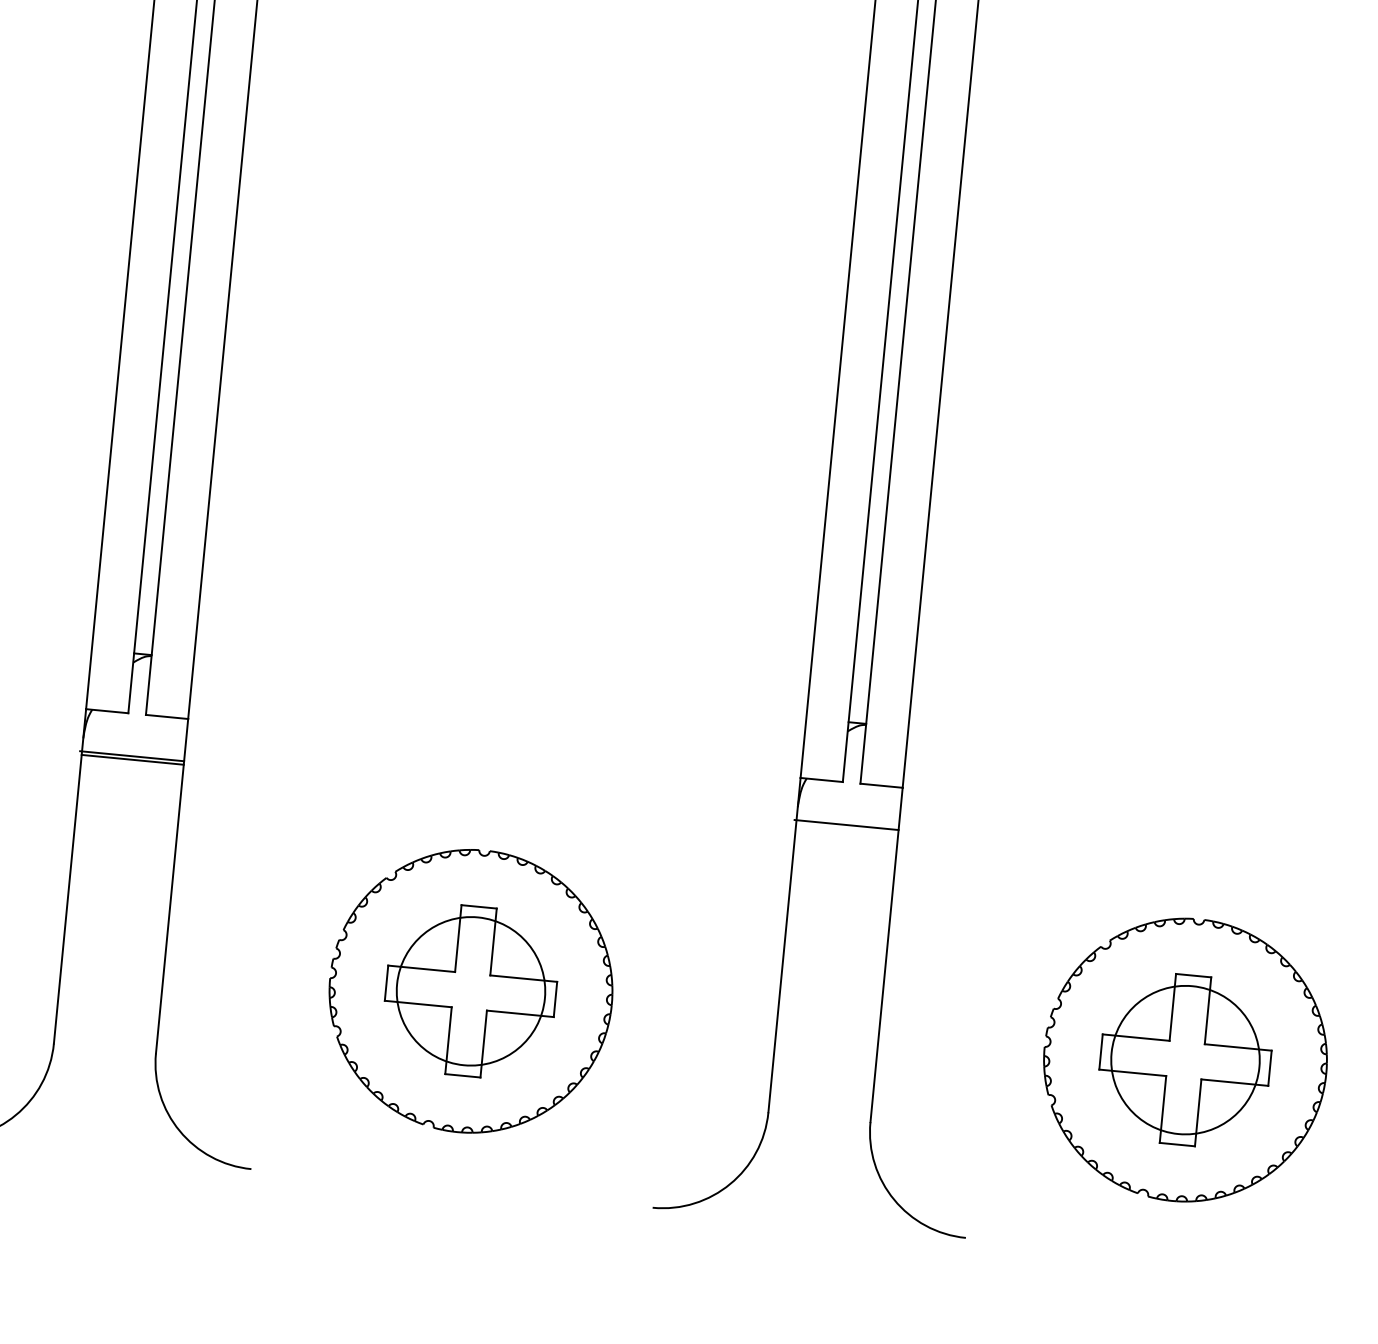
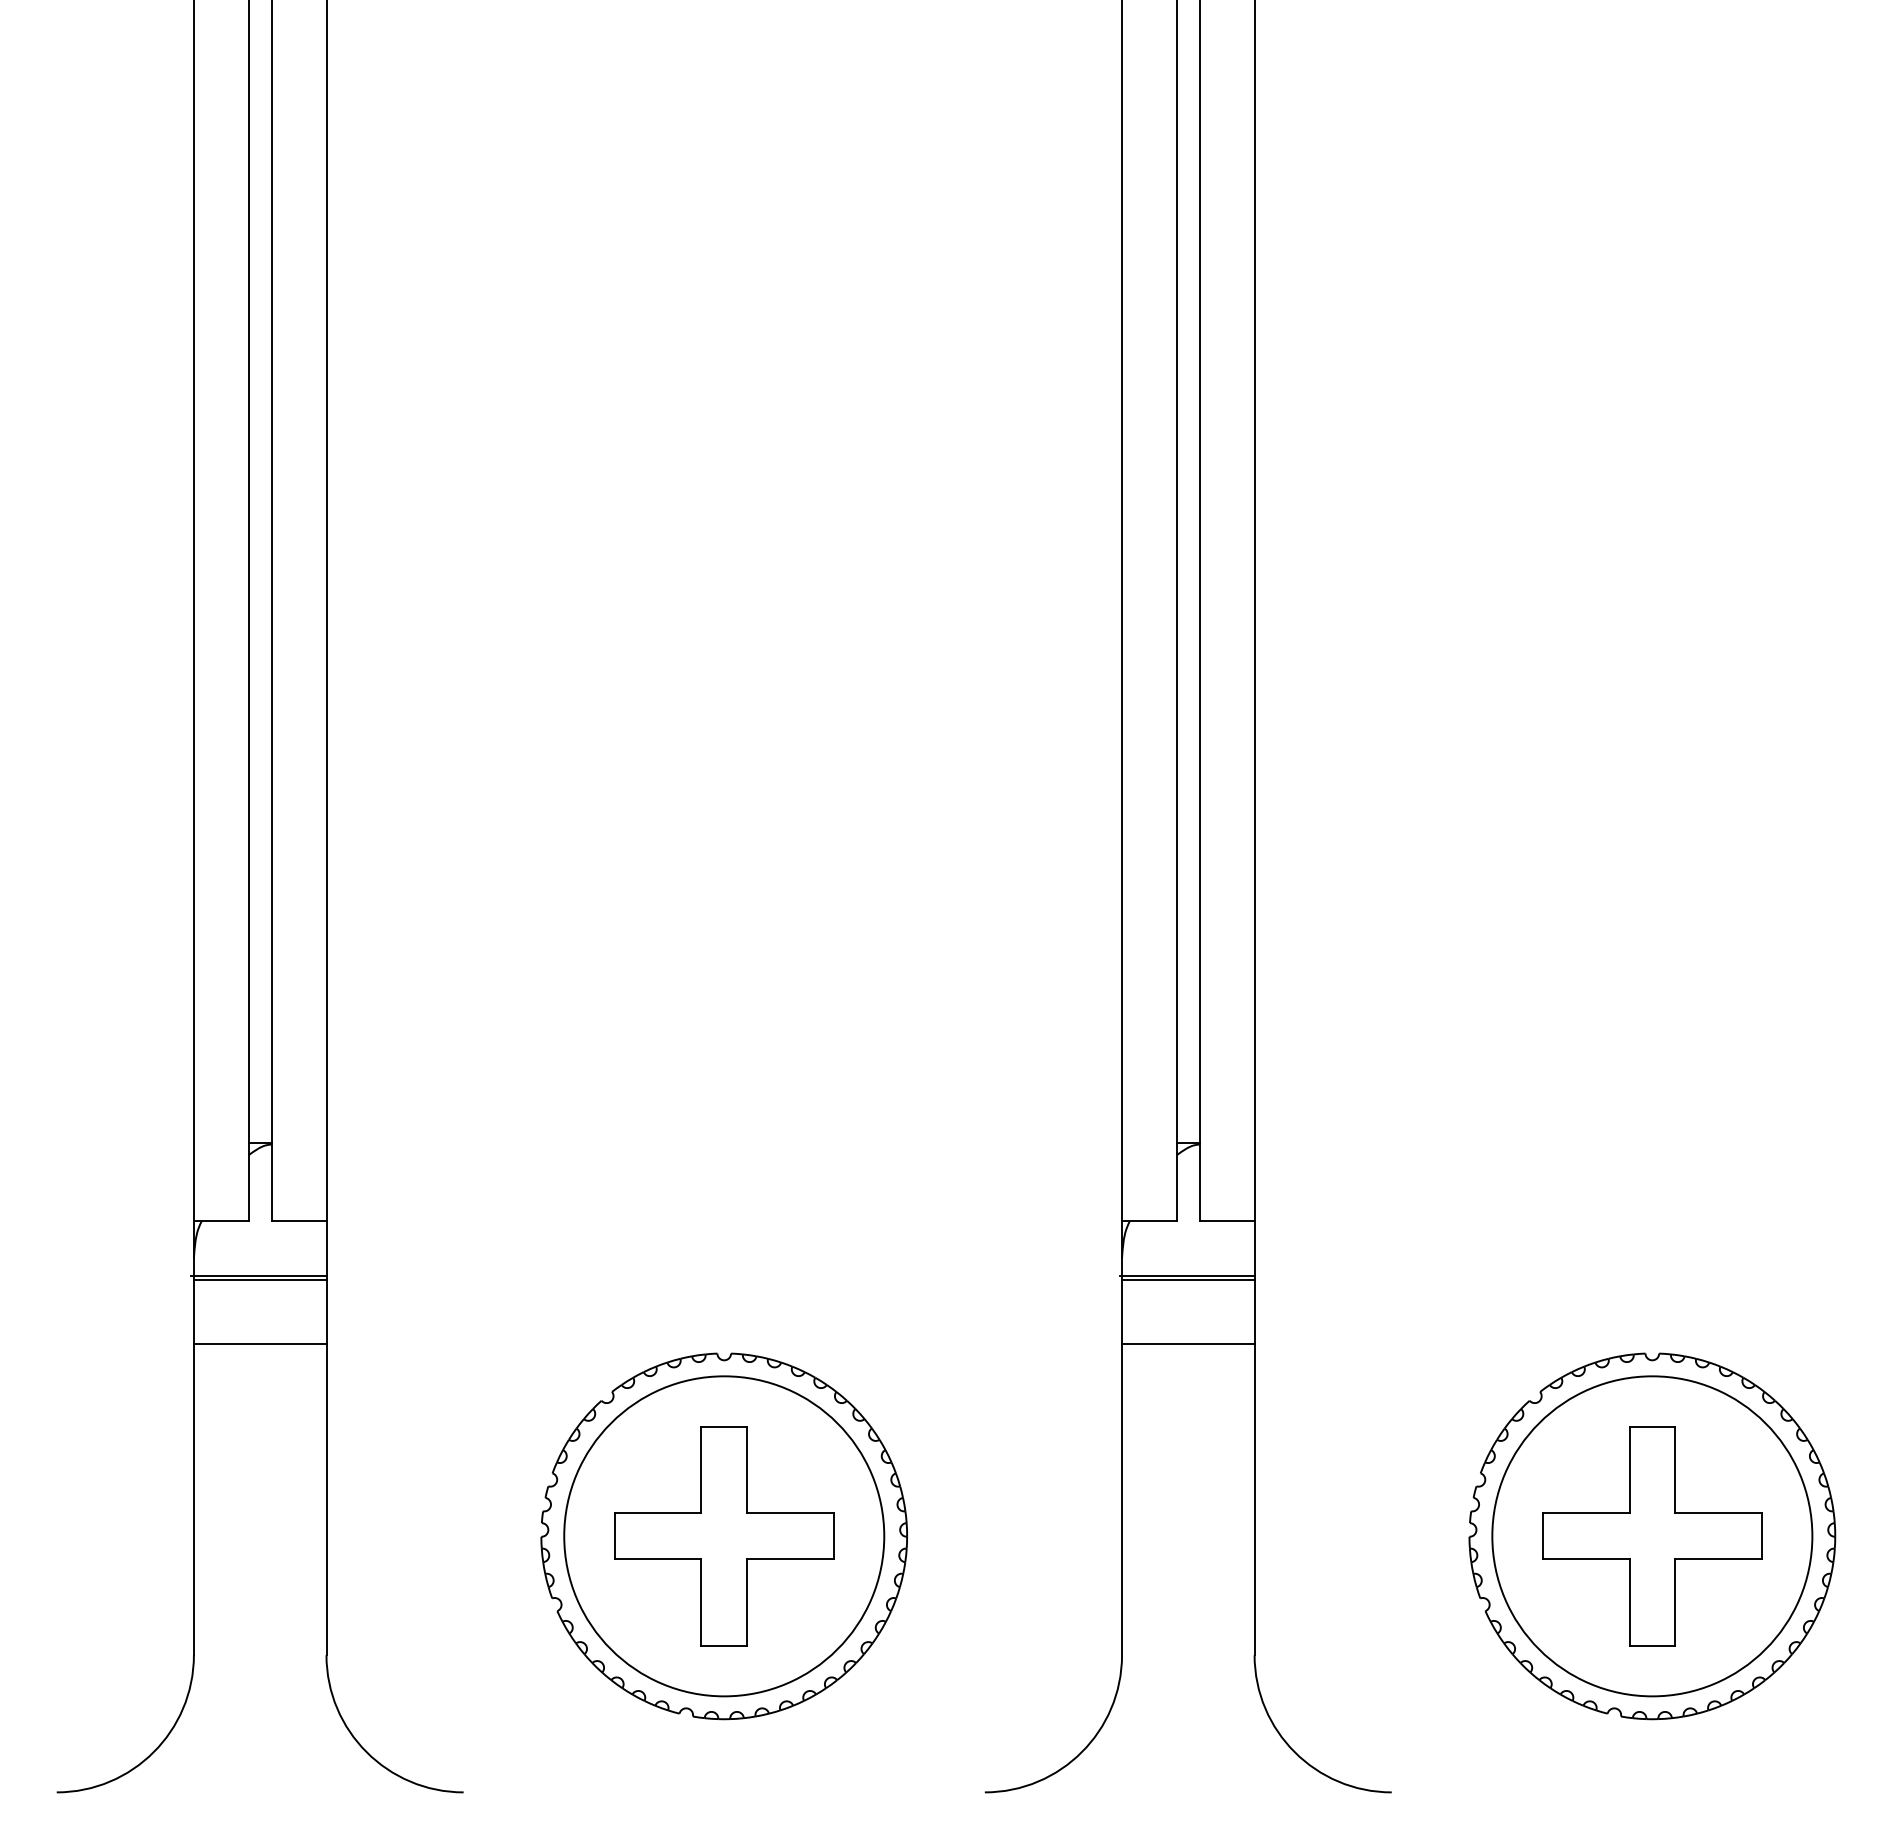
line: (127, 809) -> (259, 1344), added
line: (847, 828) -> (1188, 1280), added
line: (842, 878) -> (1188, 1344), added
circle: (471, 991) -> (724, 1536), size x1.67
circle: (1185, 1060) -> (1652, 1536), size x1.67

